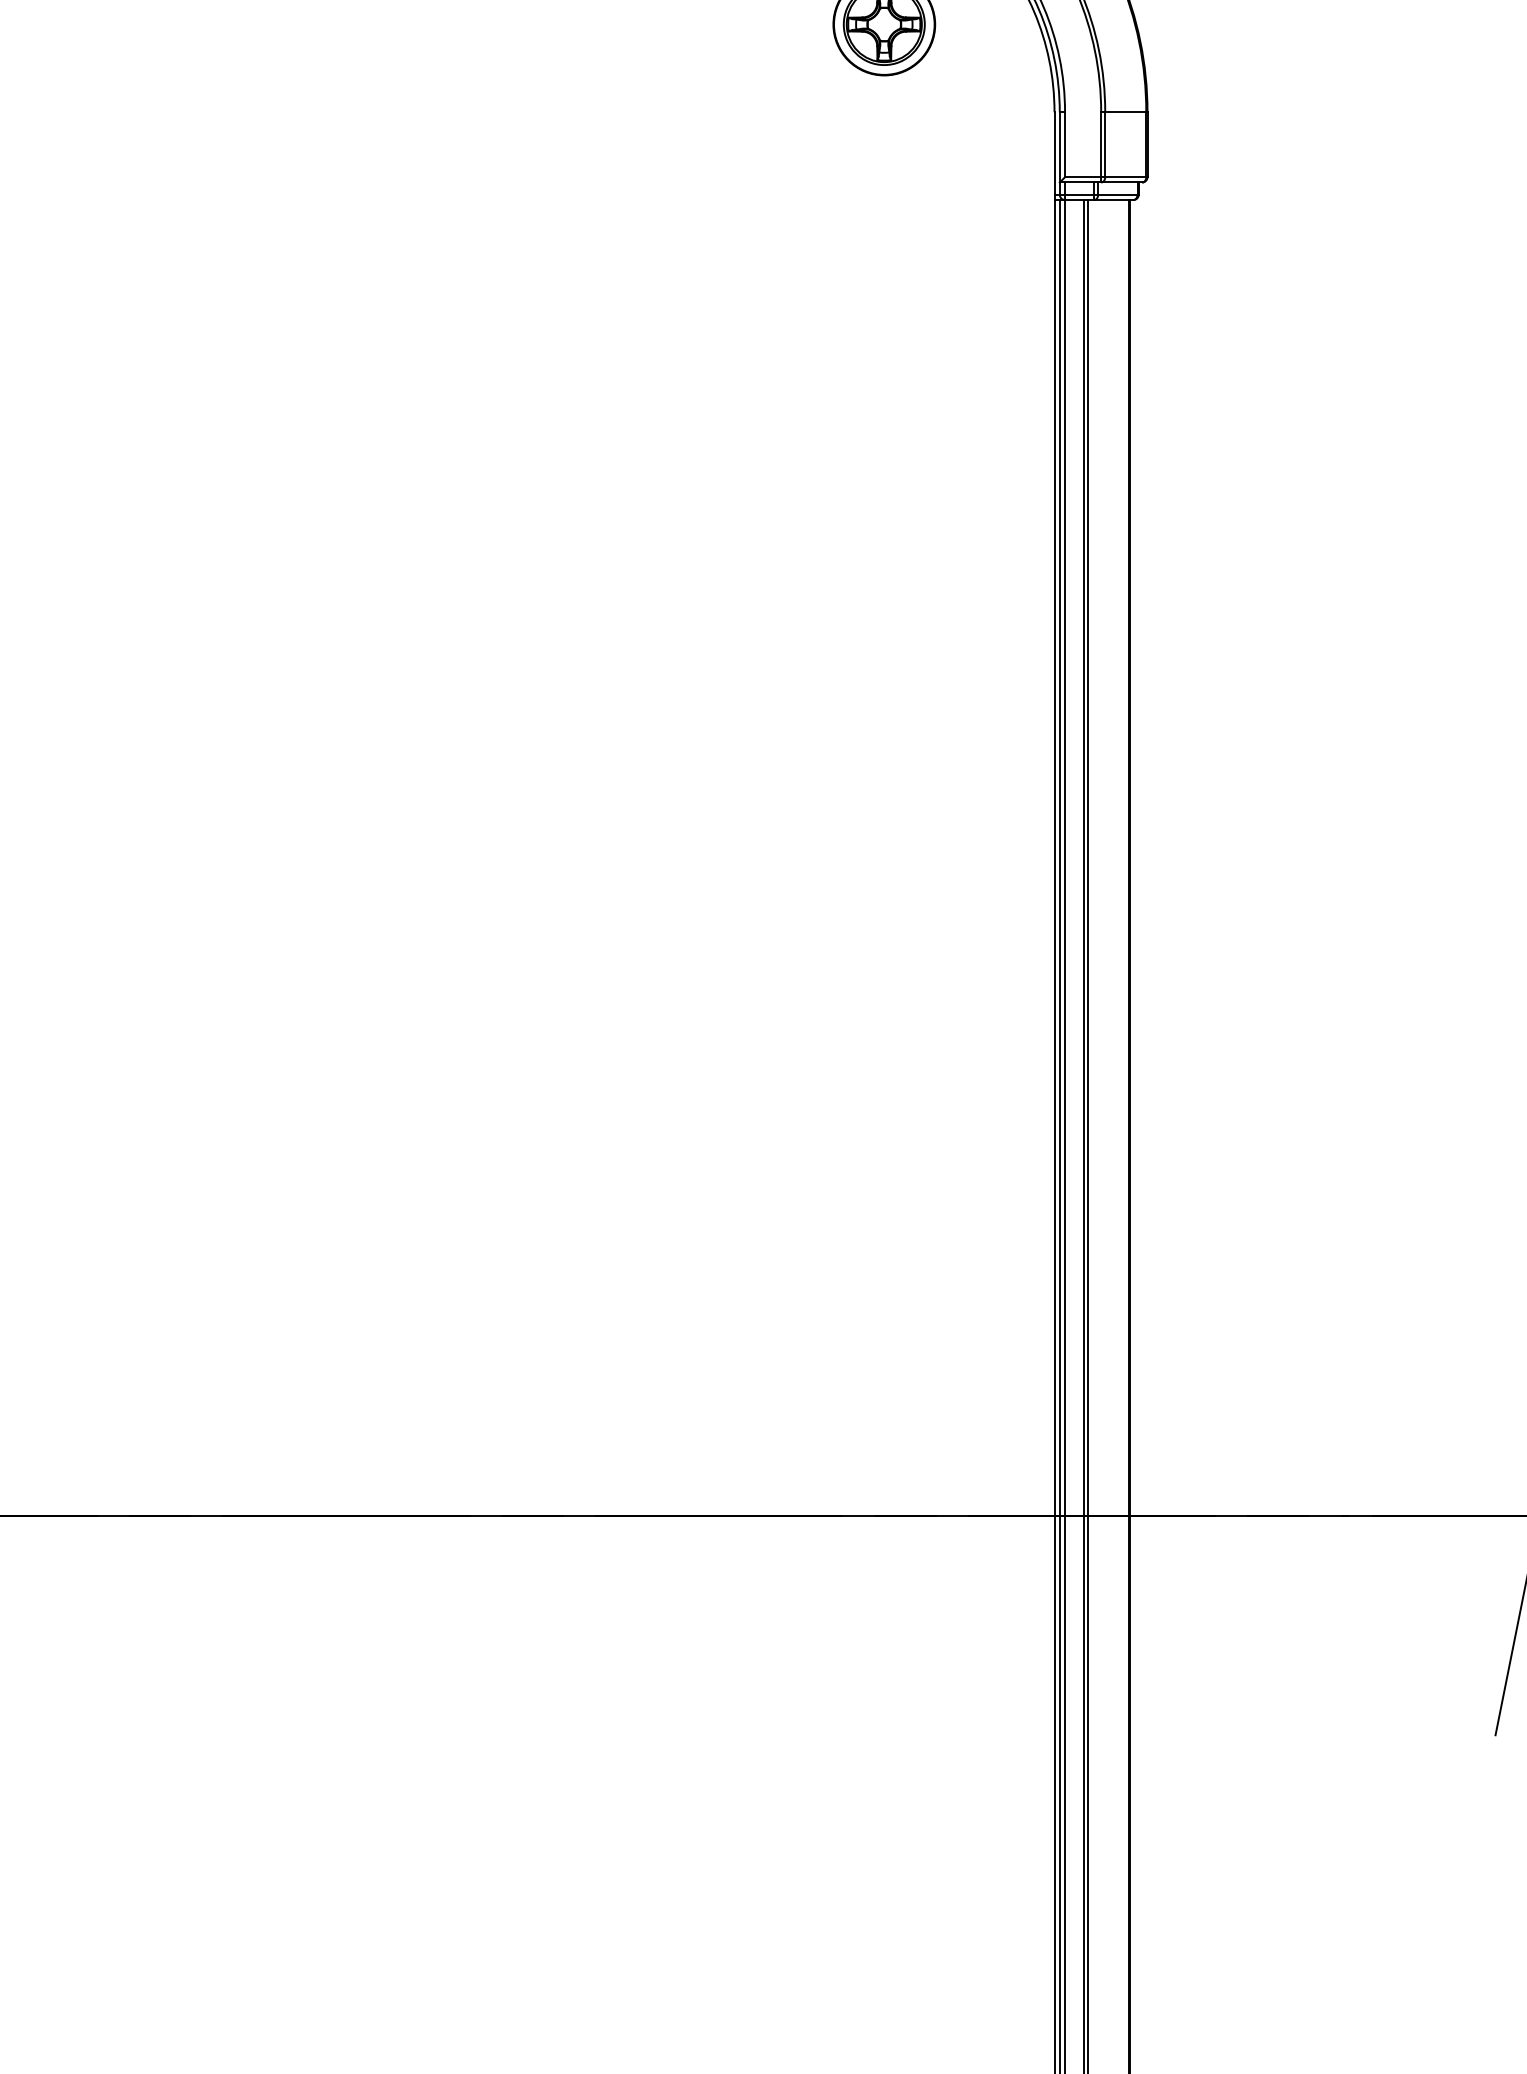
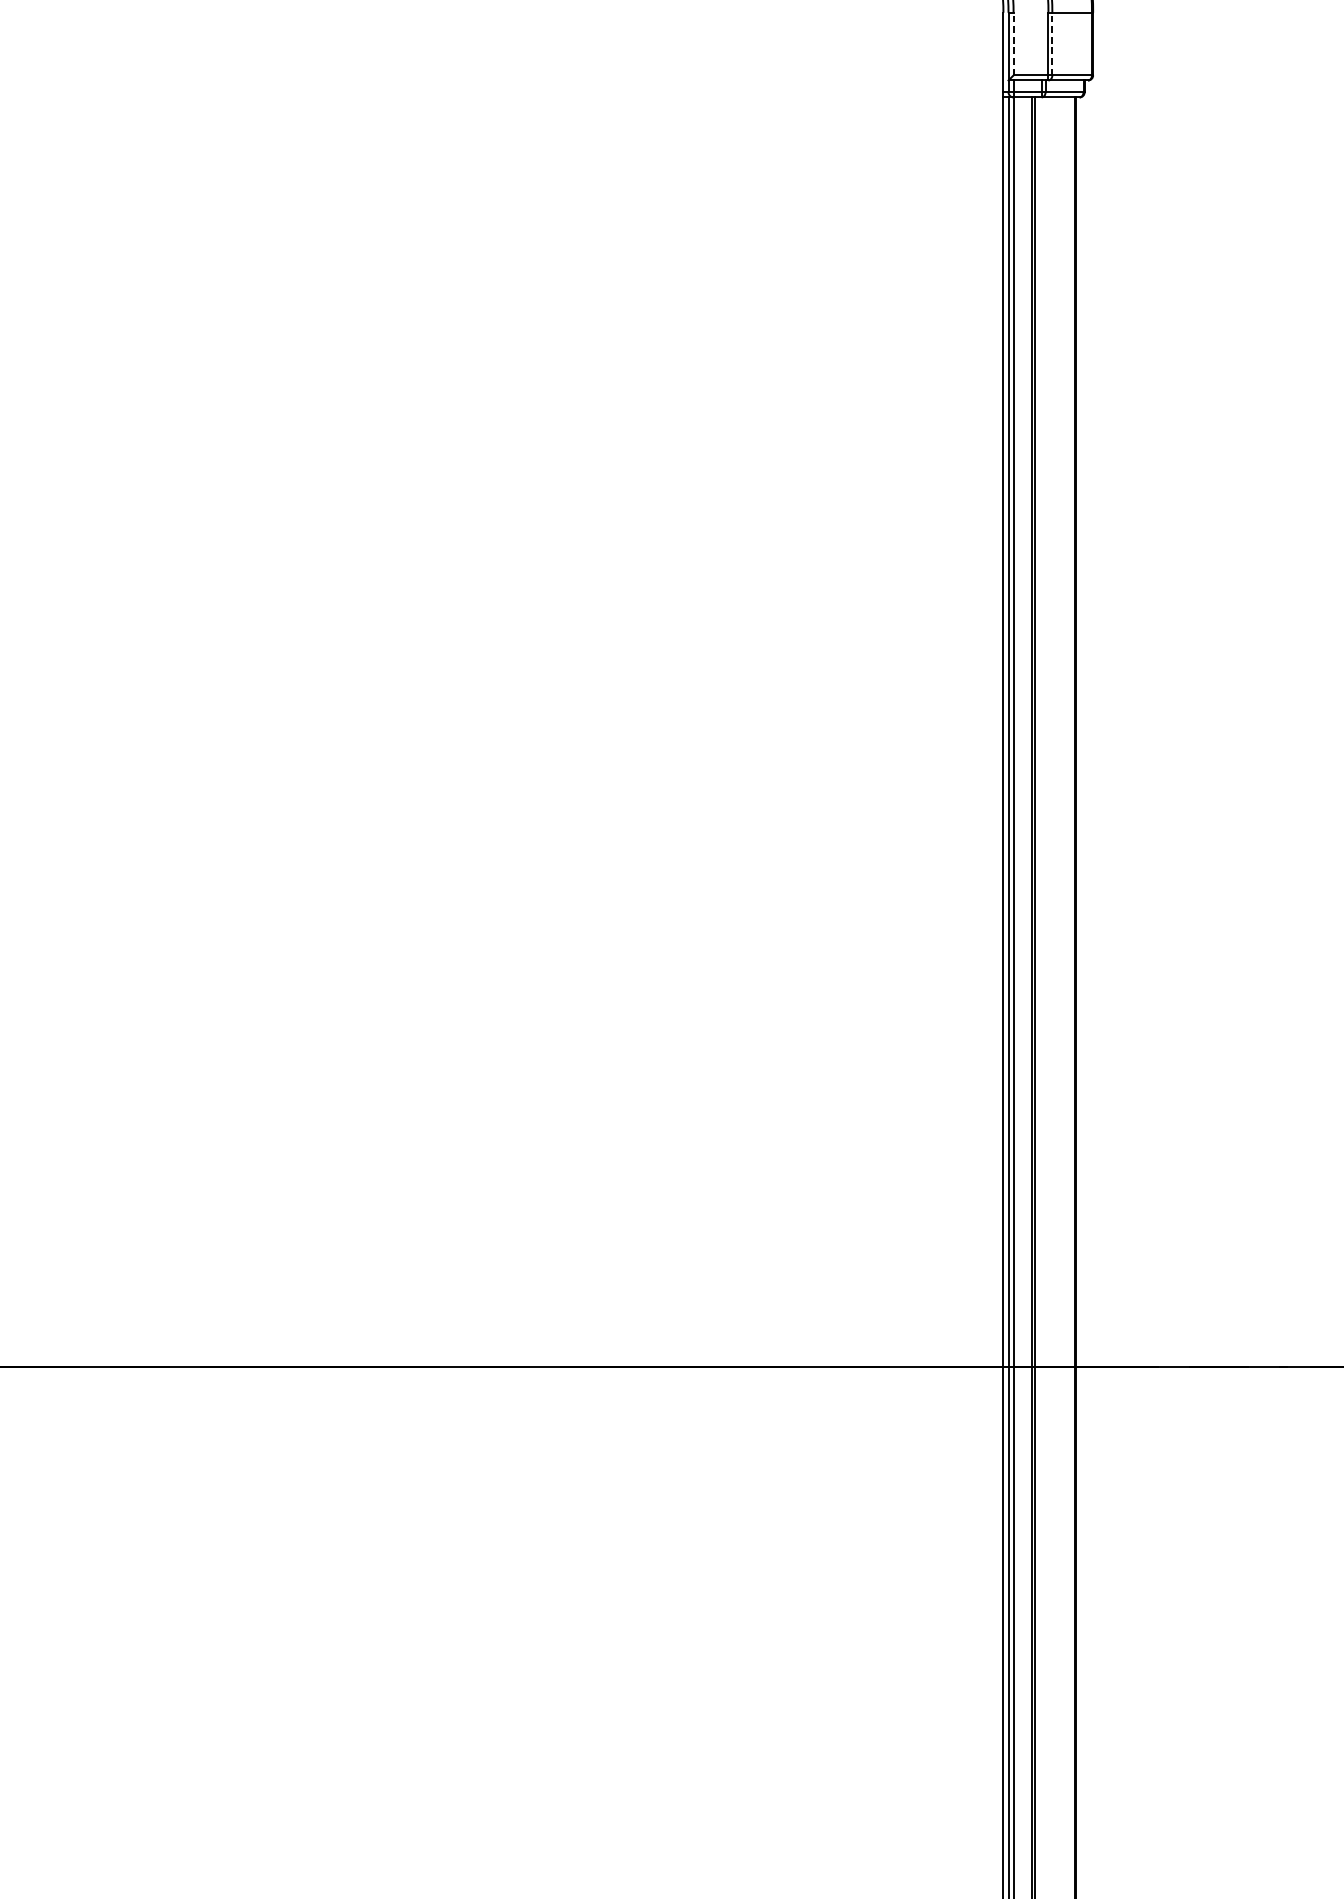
line: (1065, 144) -> (1014, 43), solid -> dashed
line: (1105, 144) -> (1052, 43), solid -> dashed

